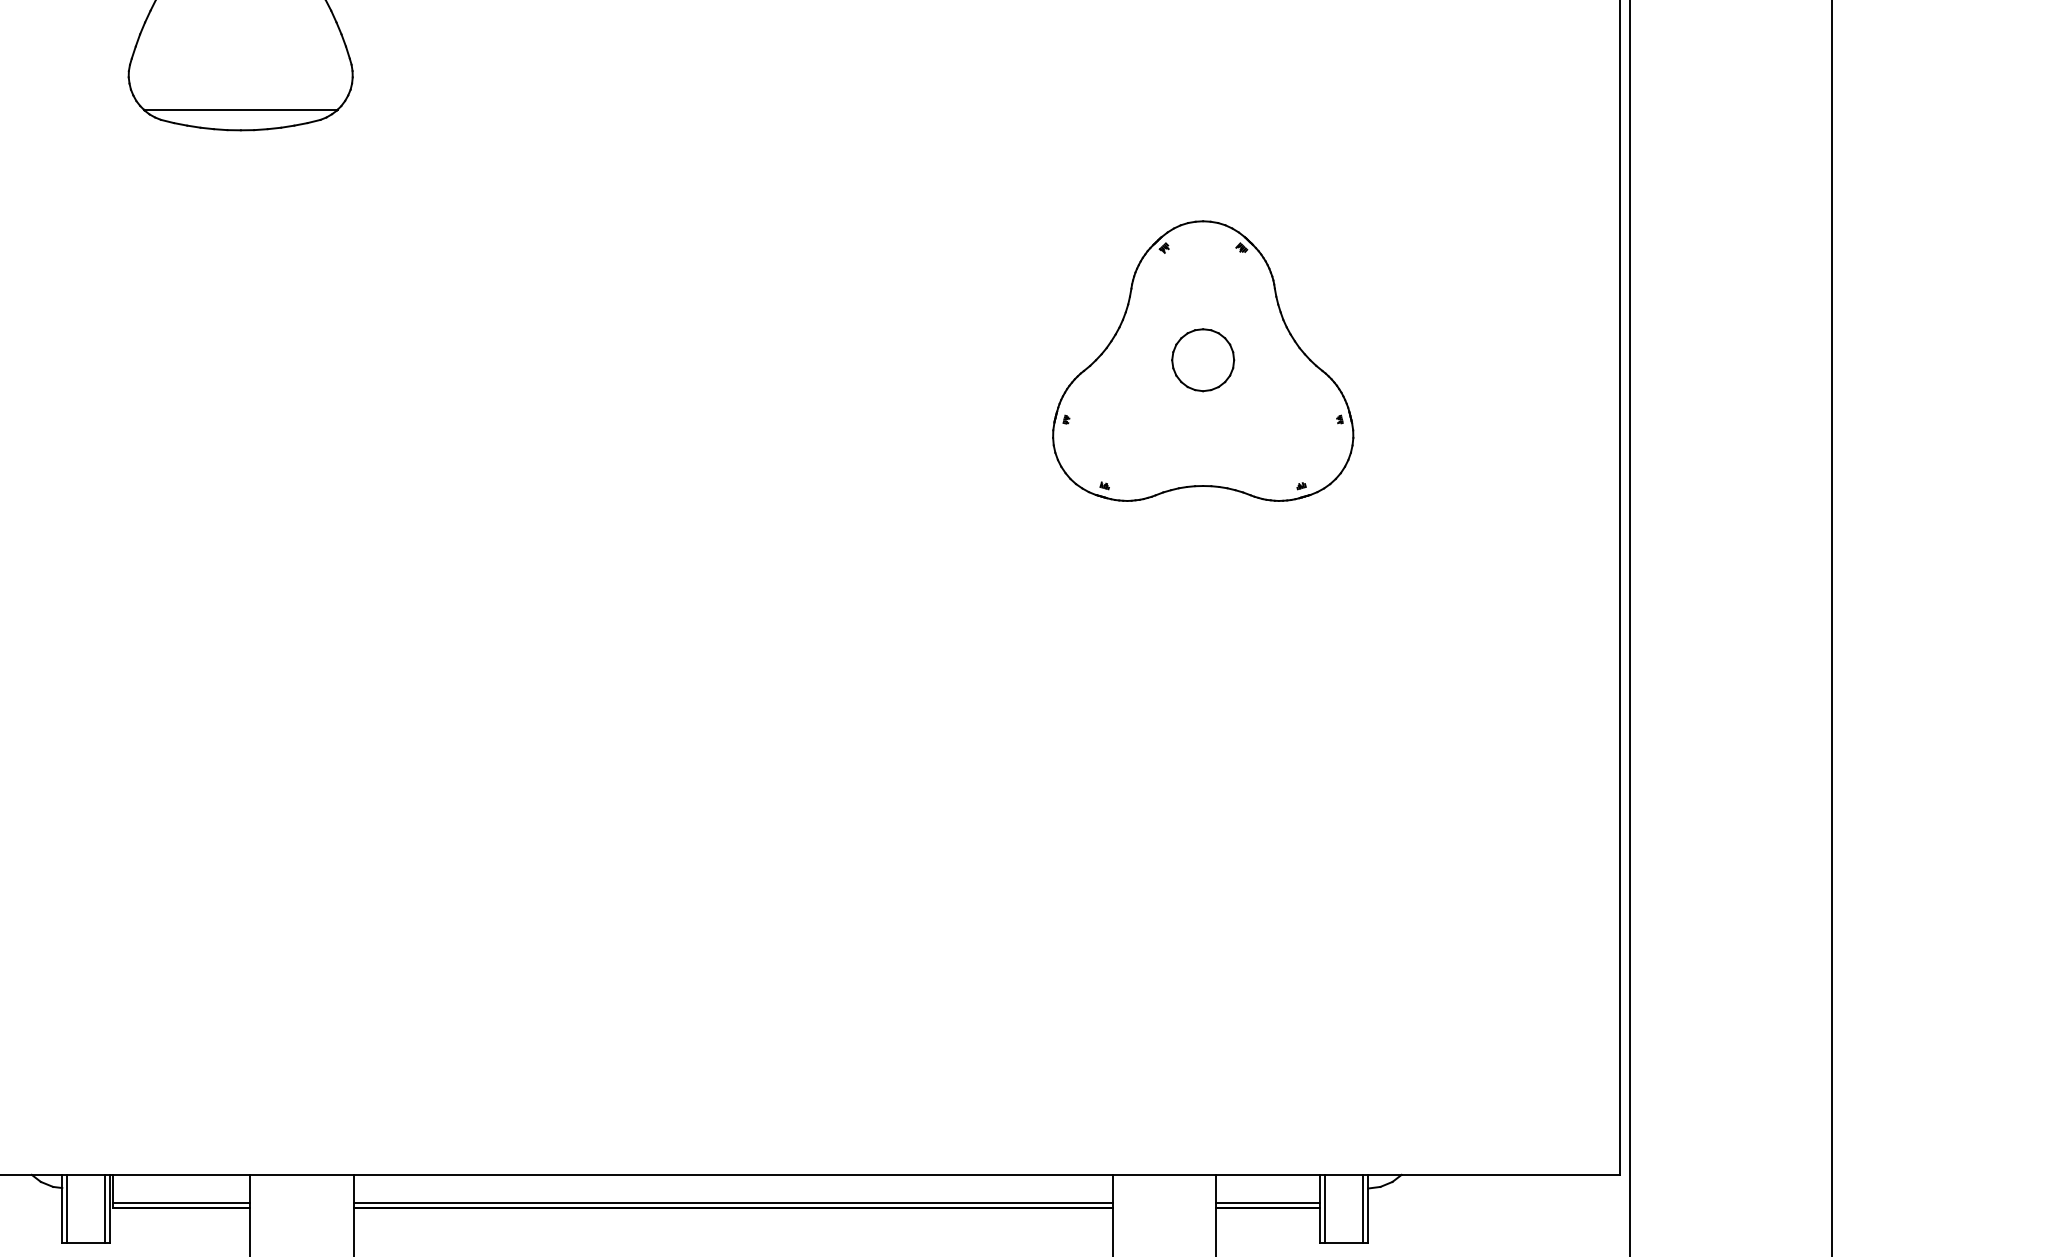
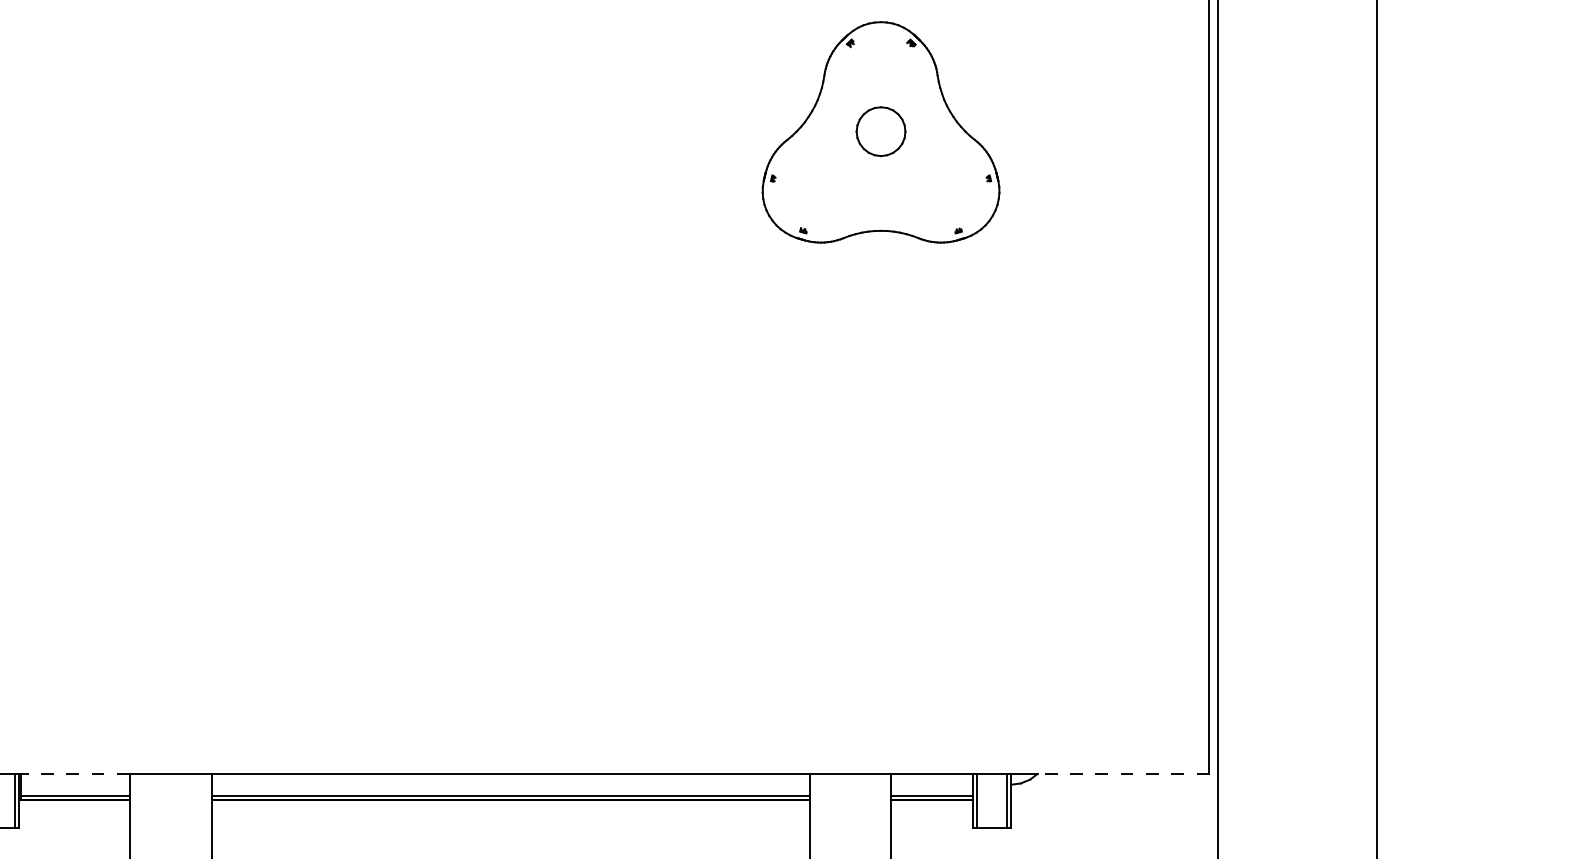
line: (181, 1174) -> (75, 773), solid -> dashed
line: (1510, 1174) -> (1123, 773), solid -> dashed

